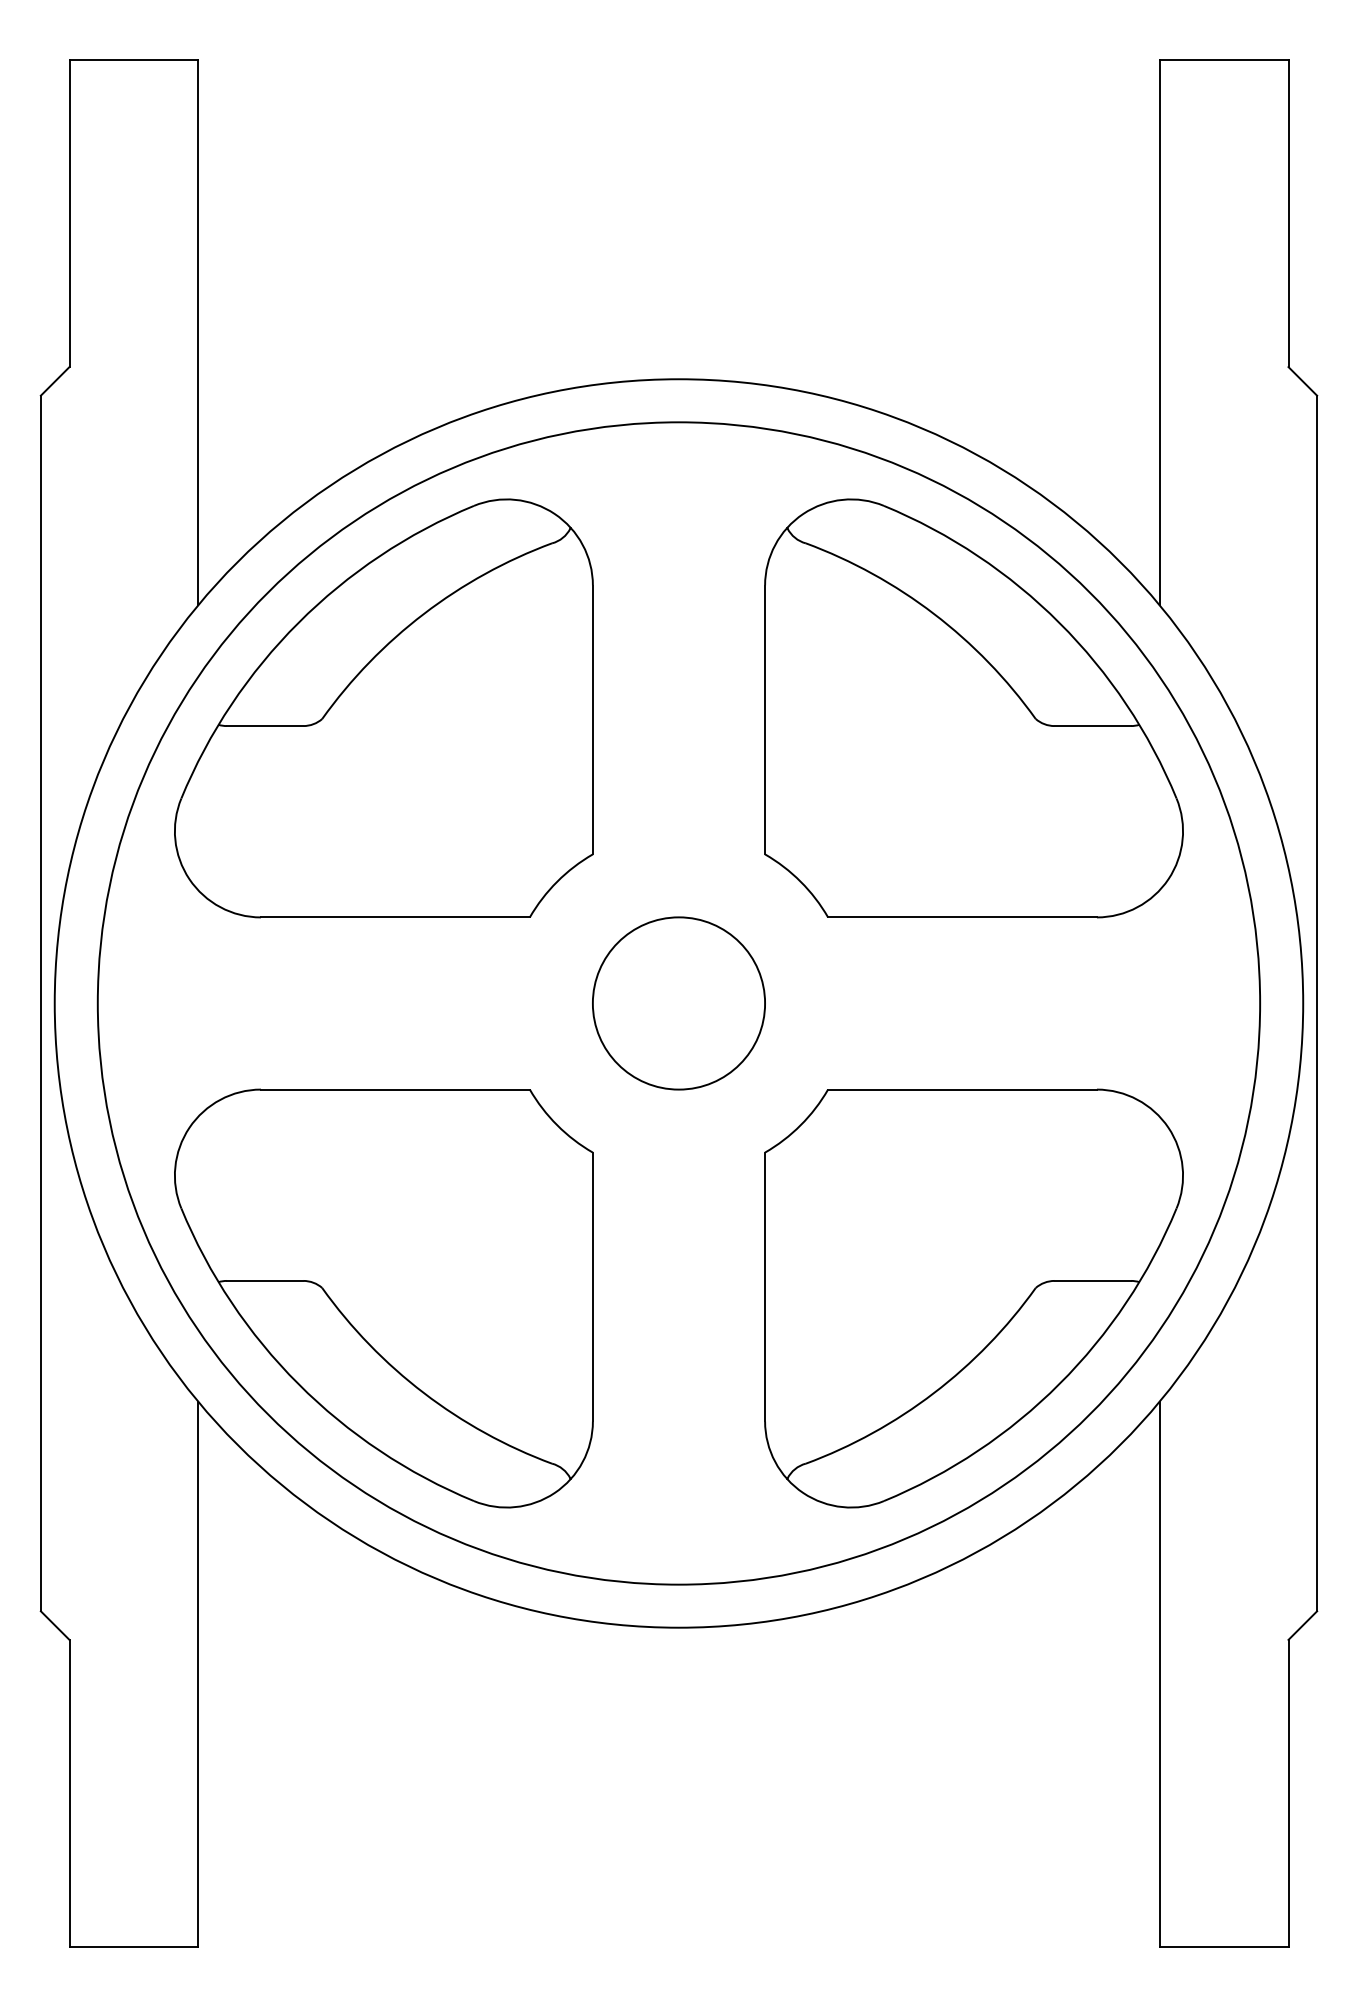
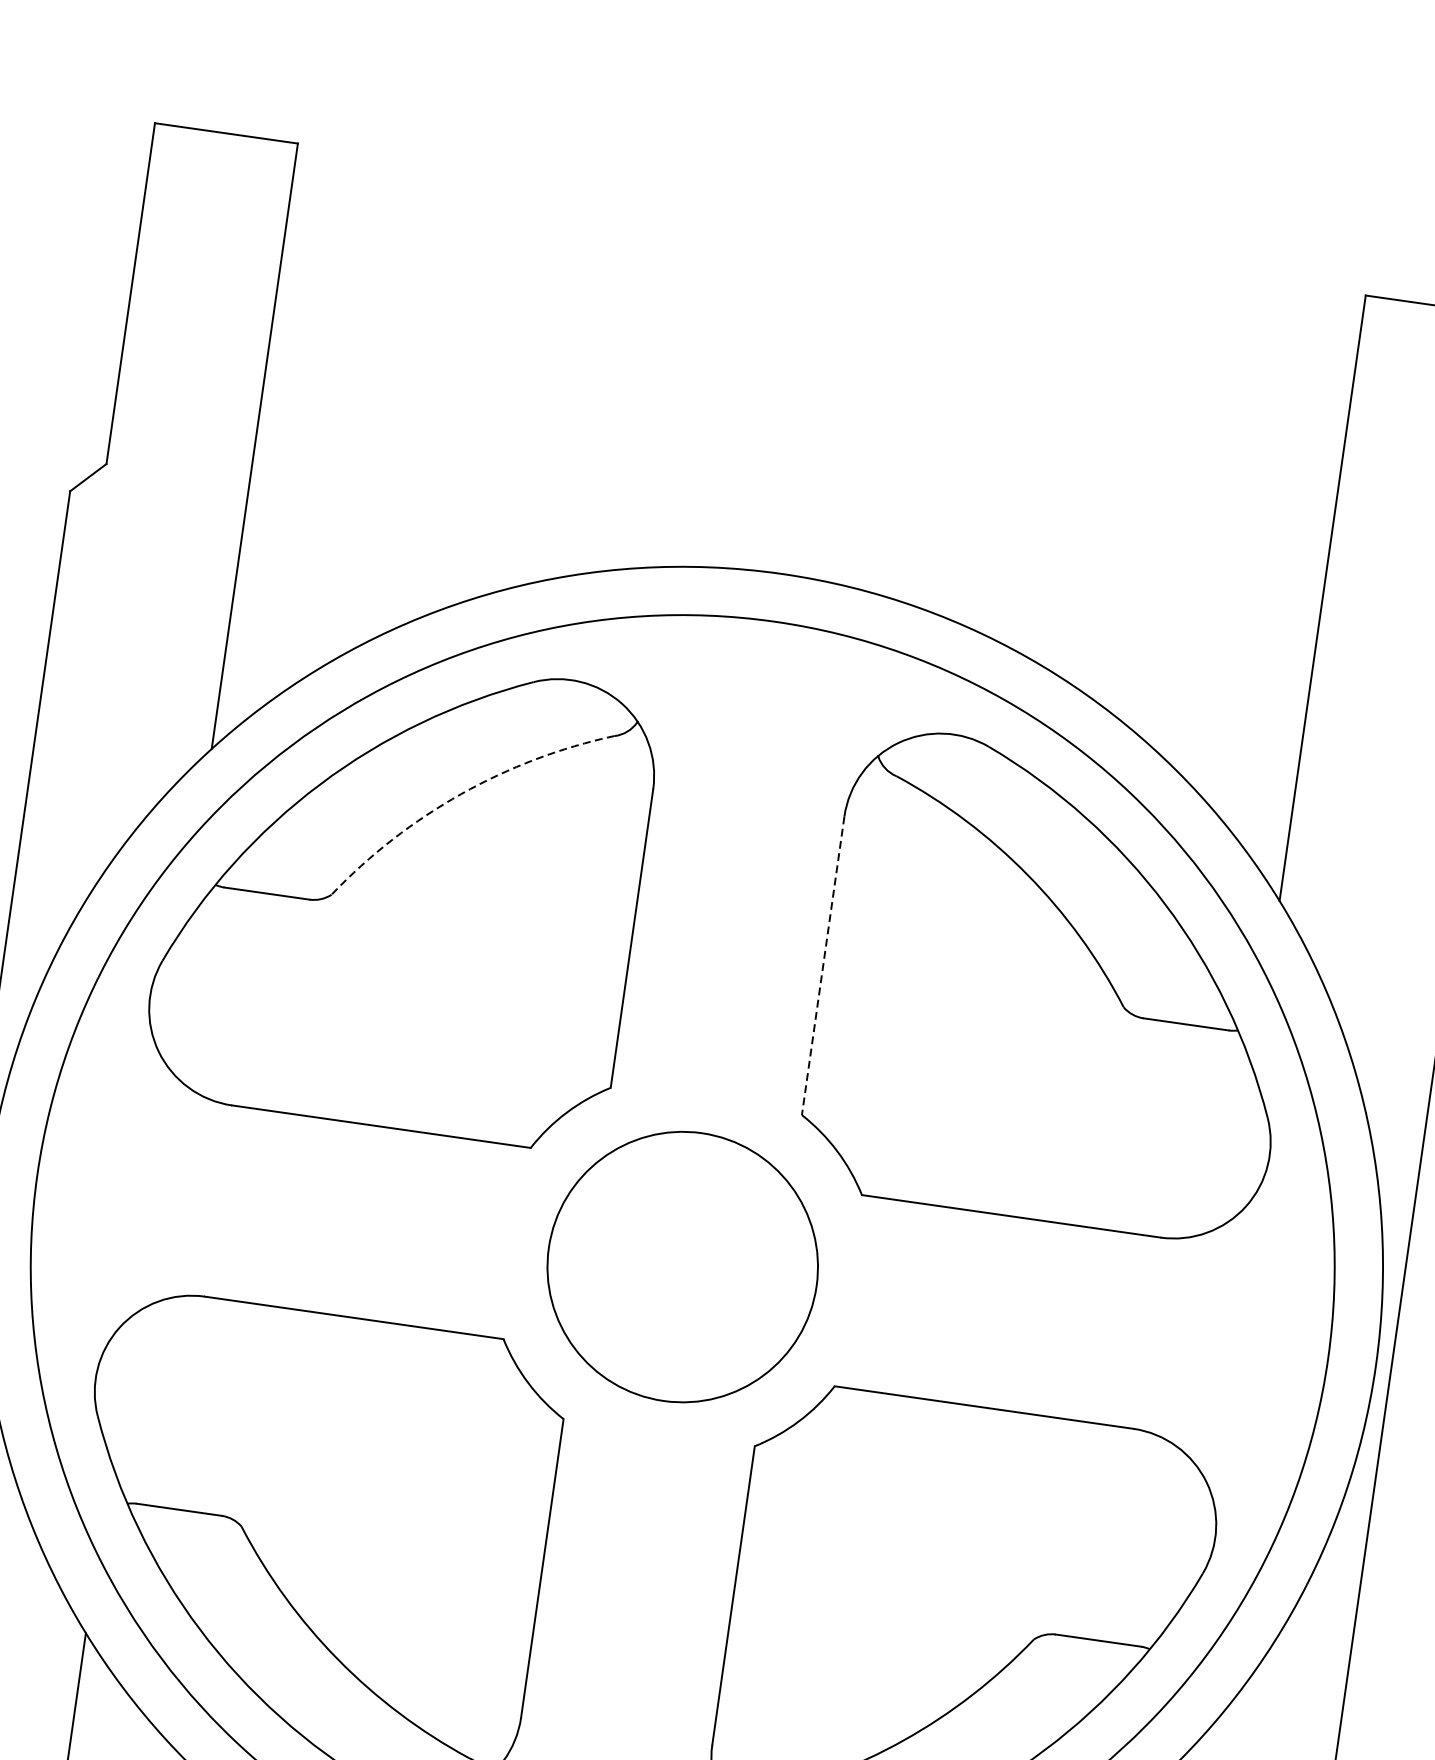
arc: (424, 613) -> (461, 793), solid -> dashed
line: (765, 720) -> (823, 966), solid -> dashed
circle: (678, 1003) -> (682, 1267), size x1.4

